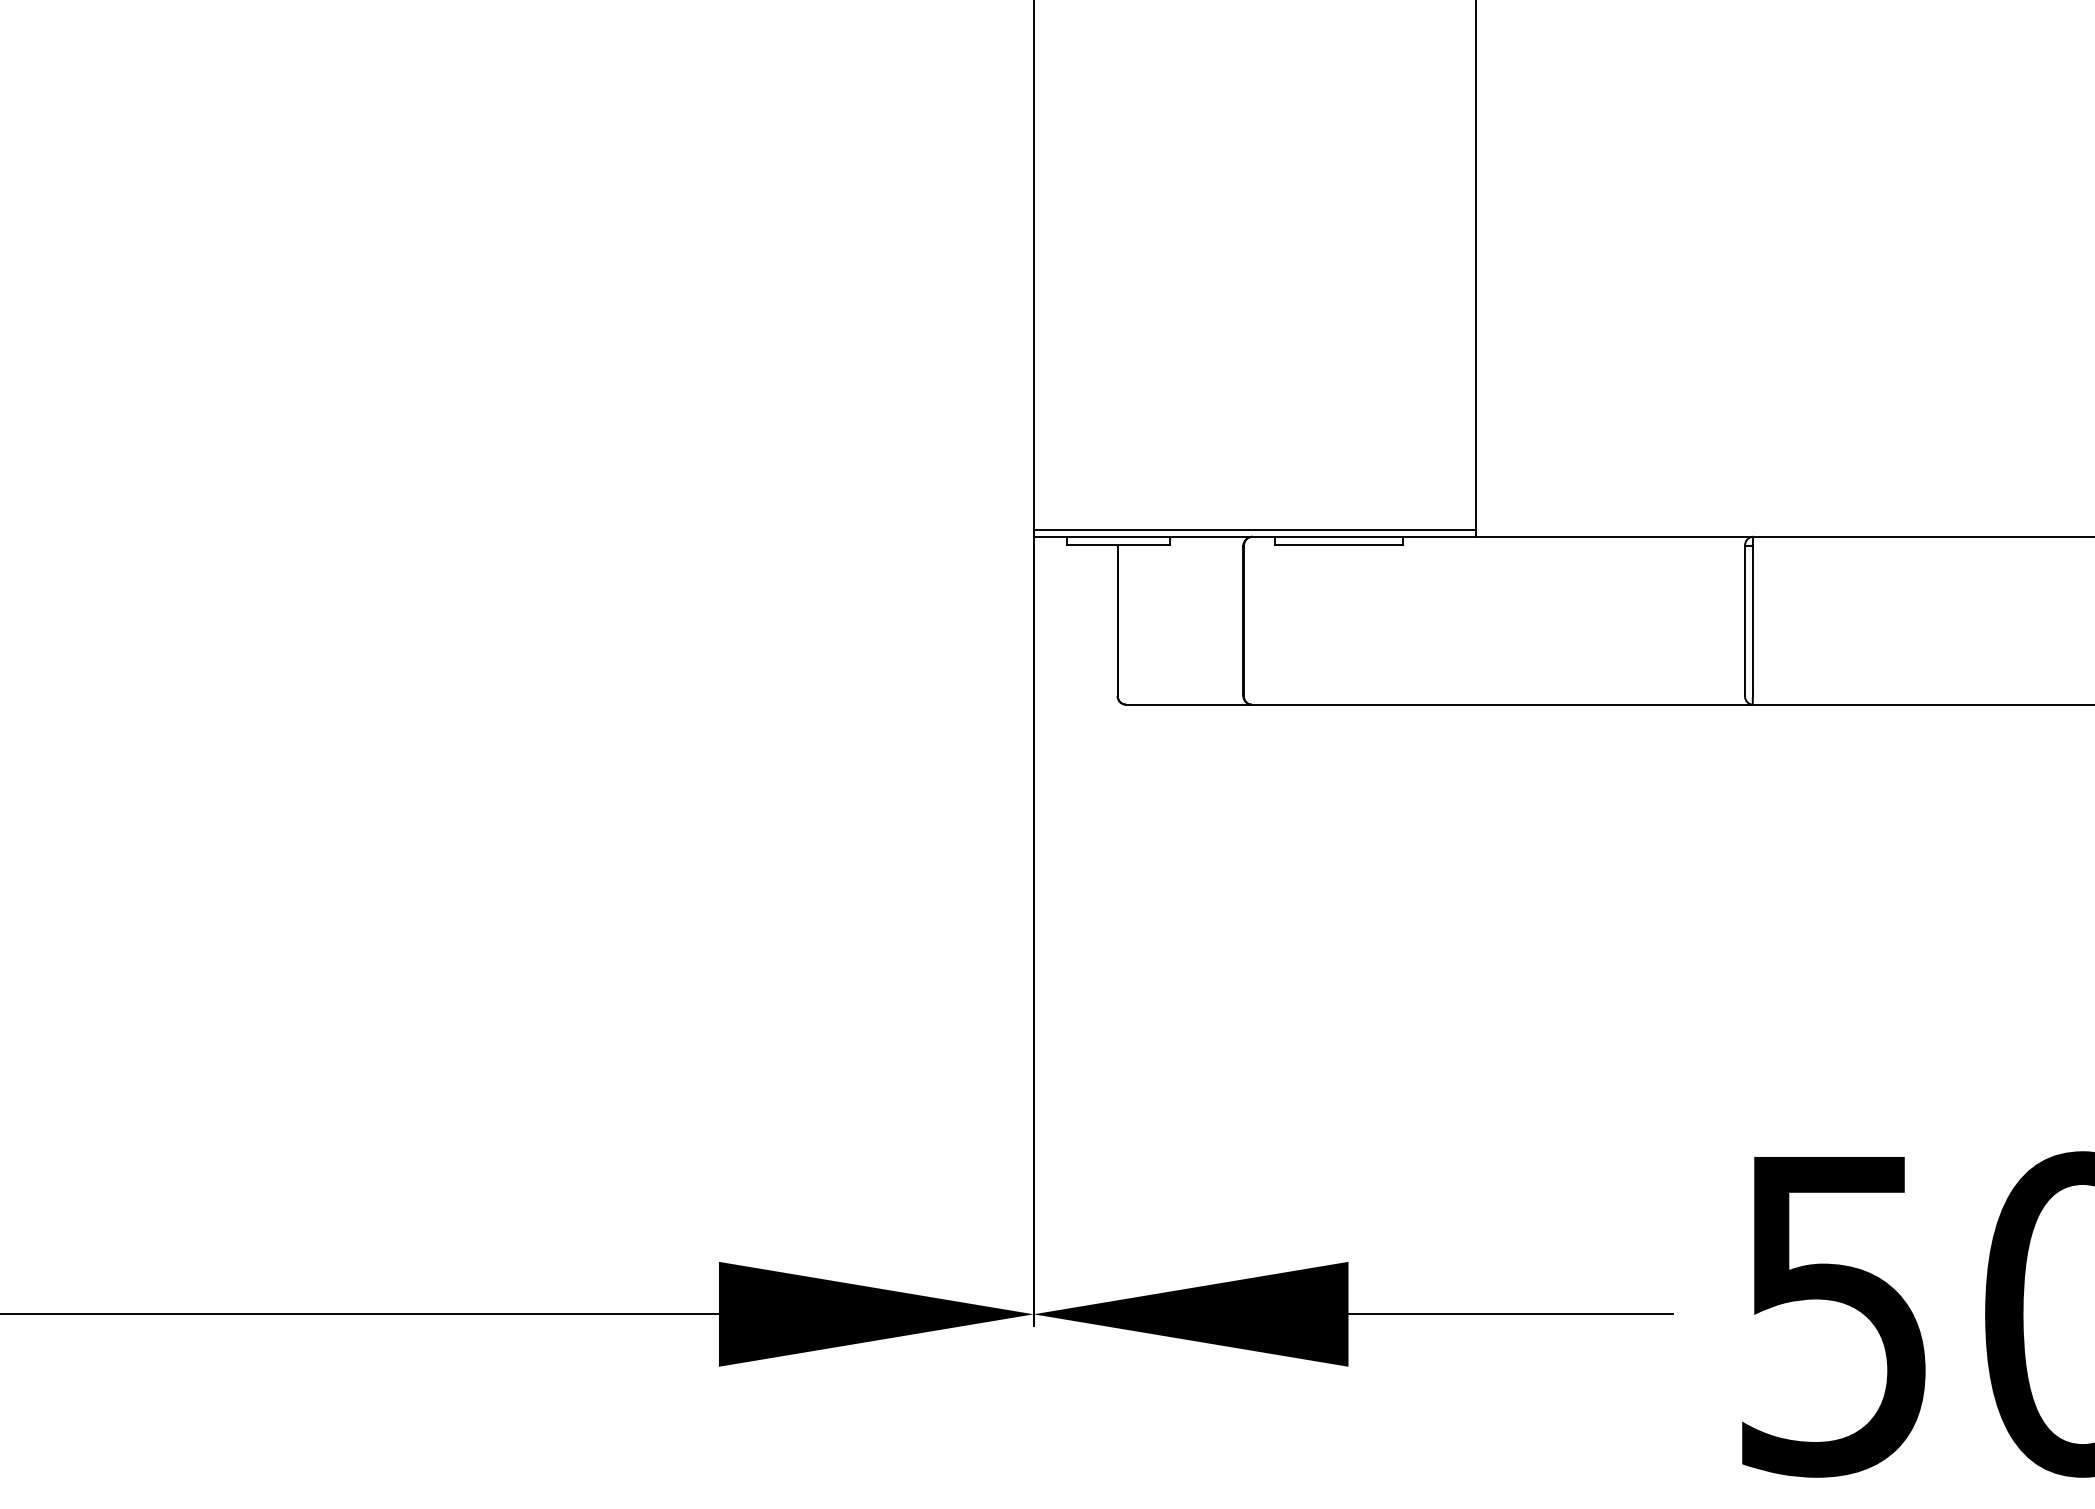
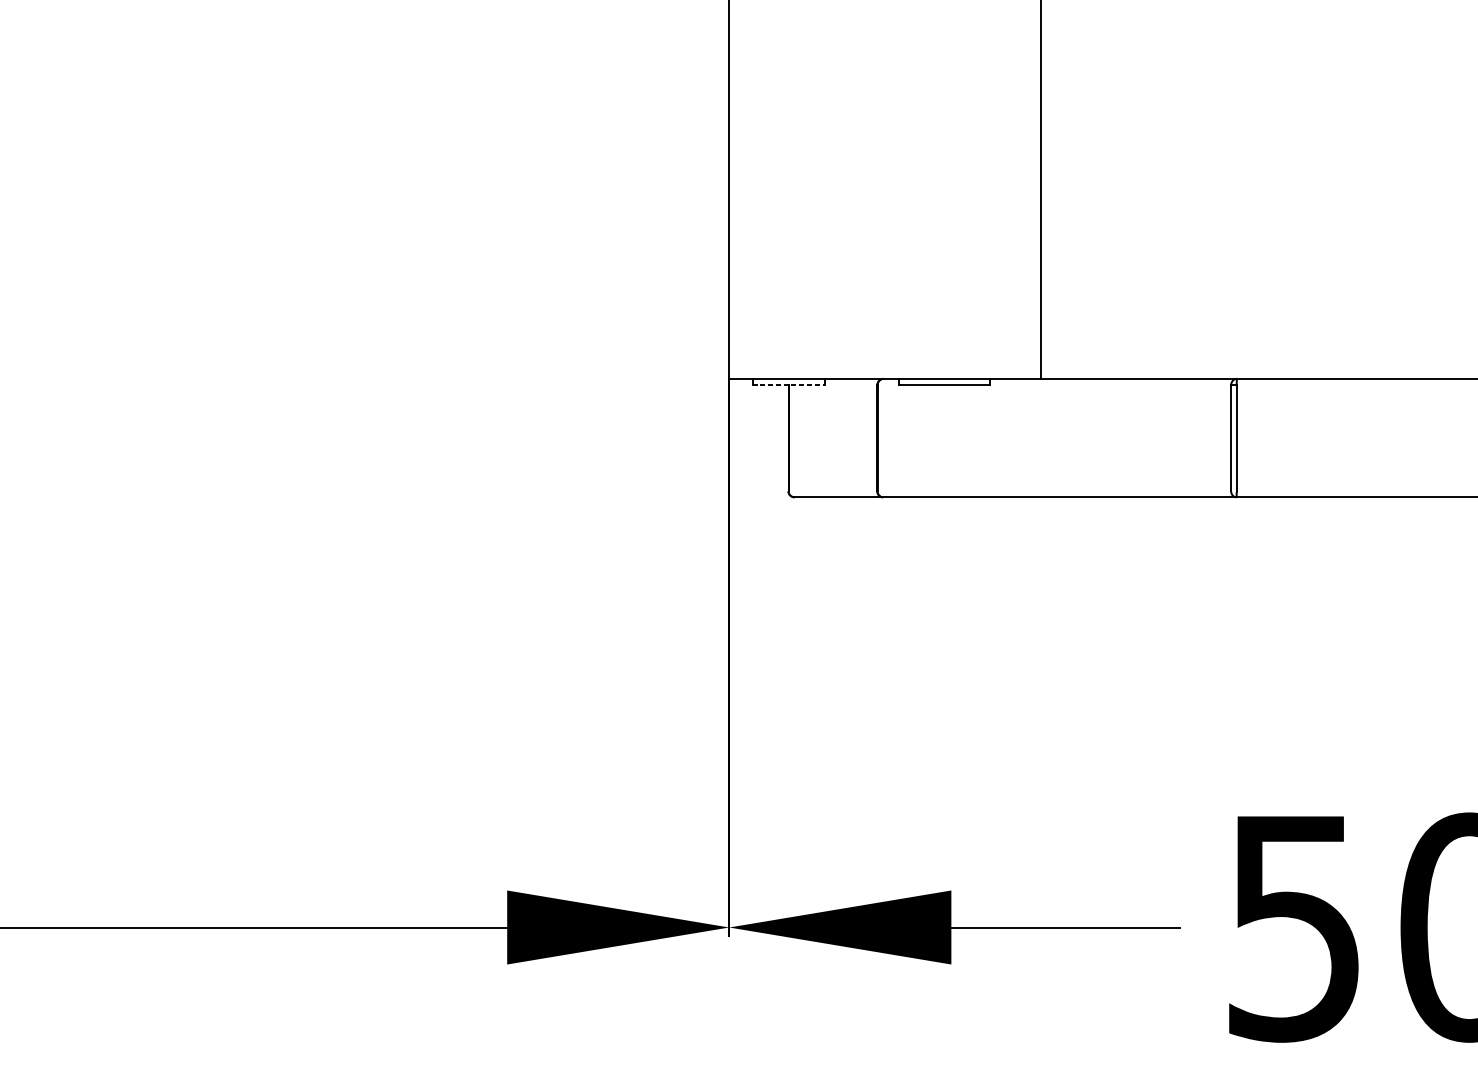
line: (1254, 530) -> (885, 374), removed
line: (1118, 545) -> (789, 385), solid -> dashed

